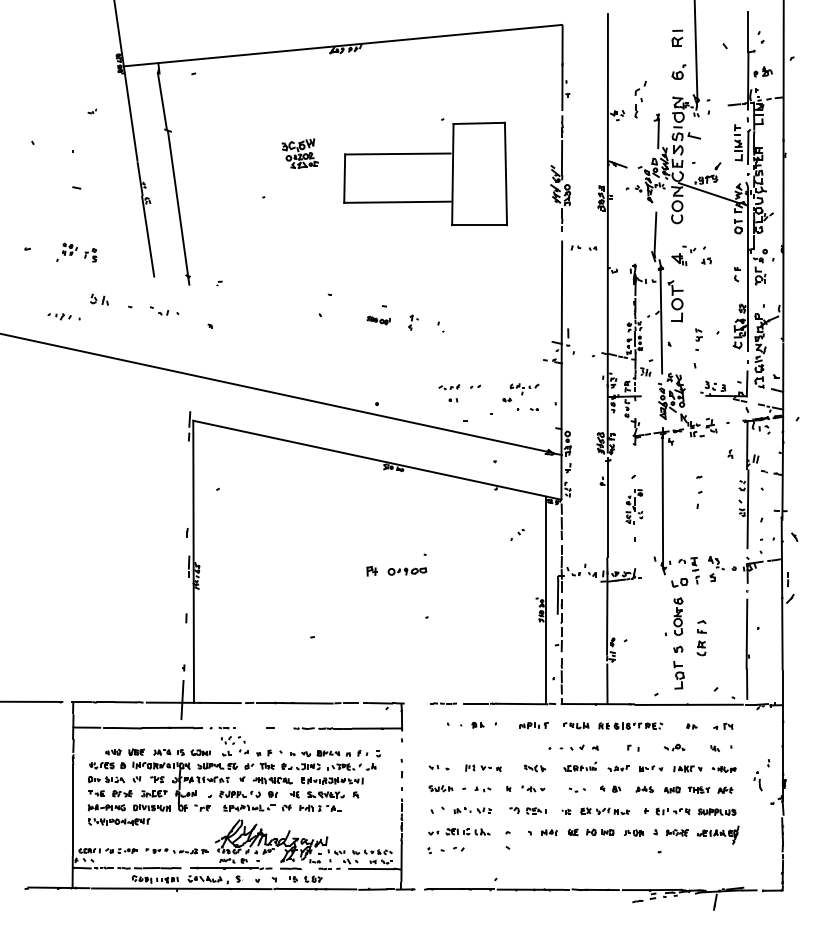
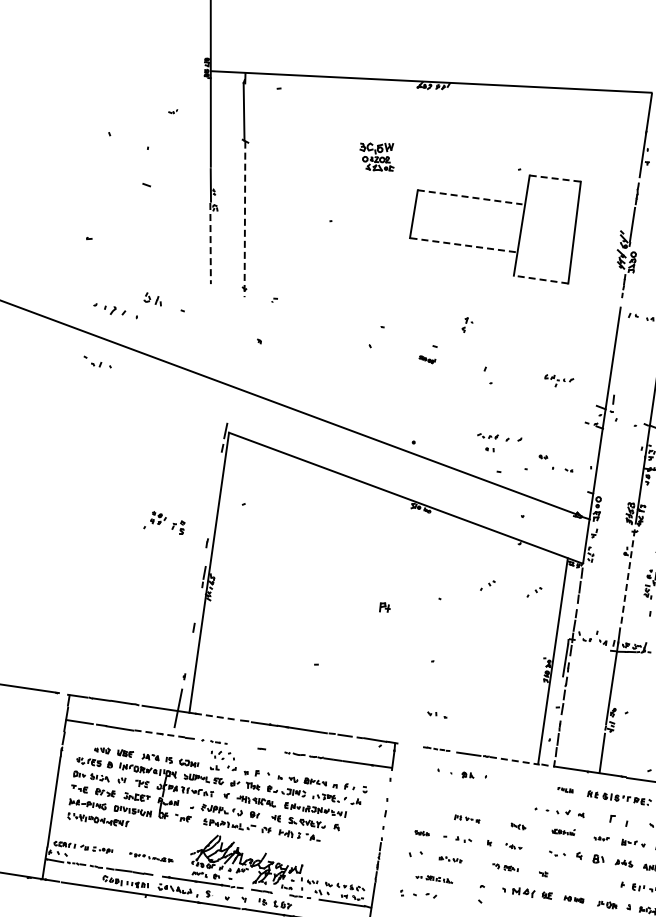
line: (479, 123) -> (555, 178), solid -> dashed
part: (299, 153) -> (376, 155), moved
line: (397, 154) -> (469, 197), solid -> dashed
line: (397, 202) -> (462, 245), solid -> dashed
line: (178, 207) -> (244, 219), solid -> dashed
line: (479, 225) -> (540, 279), solid -> dashed
line: (148, 237) -> (210, 244), solid -> dashed
part: (76, 252) -> (164, 522), moved
part: (164, 310) -> (97, 361), moved
part: (63, 316) -> (115, 310), size x1.4
part: (378, 320) -> (427, 359), size x0.7
part: (413, 322) -> (467, 325), moved
part: (440, 326) -> (487, 374), size x1.6
part: (475, 386) -> (513, 439), size x1.6
part: (524, 389) -> (558, 381), moved
line: (607, 508) -> (627, 579), solid -> dashed
part: (470, 535) -> (487, 586), added
part: (407, 571) -> (420, 612), removed
line: (220, 702) -> (215, 716), solid -> dashed
line: (522, 704) -> (515, 761), solid -> dashed
part: (533, 725) -> (523, 783), removed
part: (576, 725) -> (565, 789), size x0.6
line: (168, 727) -> (160, 733), solid -> dashed
part: (633, 747) -> (619, 819), size x1.6
part: (579, 766) -> (562, 831), size x0.7
part: (438, 767) -> (436, 714), moved
part: (483, 768) -> (467, 819), size x0.7
part: (534, 768) -> (517, 826), size x0.7
part: (618, 768) -> (601, 838), size x0.7
part: (440, 788) -> (421, 833), size x0.6
part: (533, 788) -> (514, 846), size x0.7
part: (610, 788) -> (590, 857), size x1.4
part: (472, 810) -> (450, 859), size x0.6
part: (527, 810) -> (504, 867), size x0.7
part: (605, 810) -> (582, 878), removed
part: (459, 831) -> (434, 878), size x0.6
part: (549, 832) -> (523, 892), size x1.4
part: (600, 832) -> (574, 899), size x0.7
part: (176, 851) -> (150, 857), size x0.7

